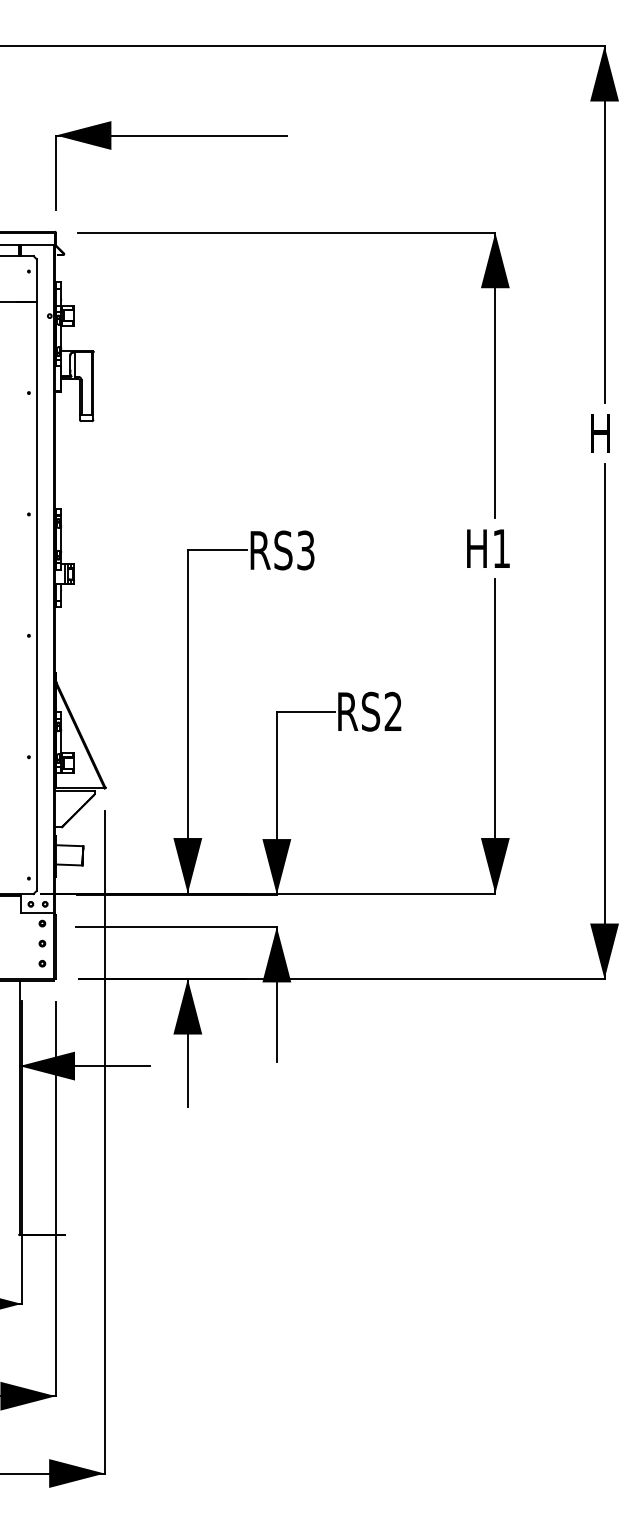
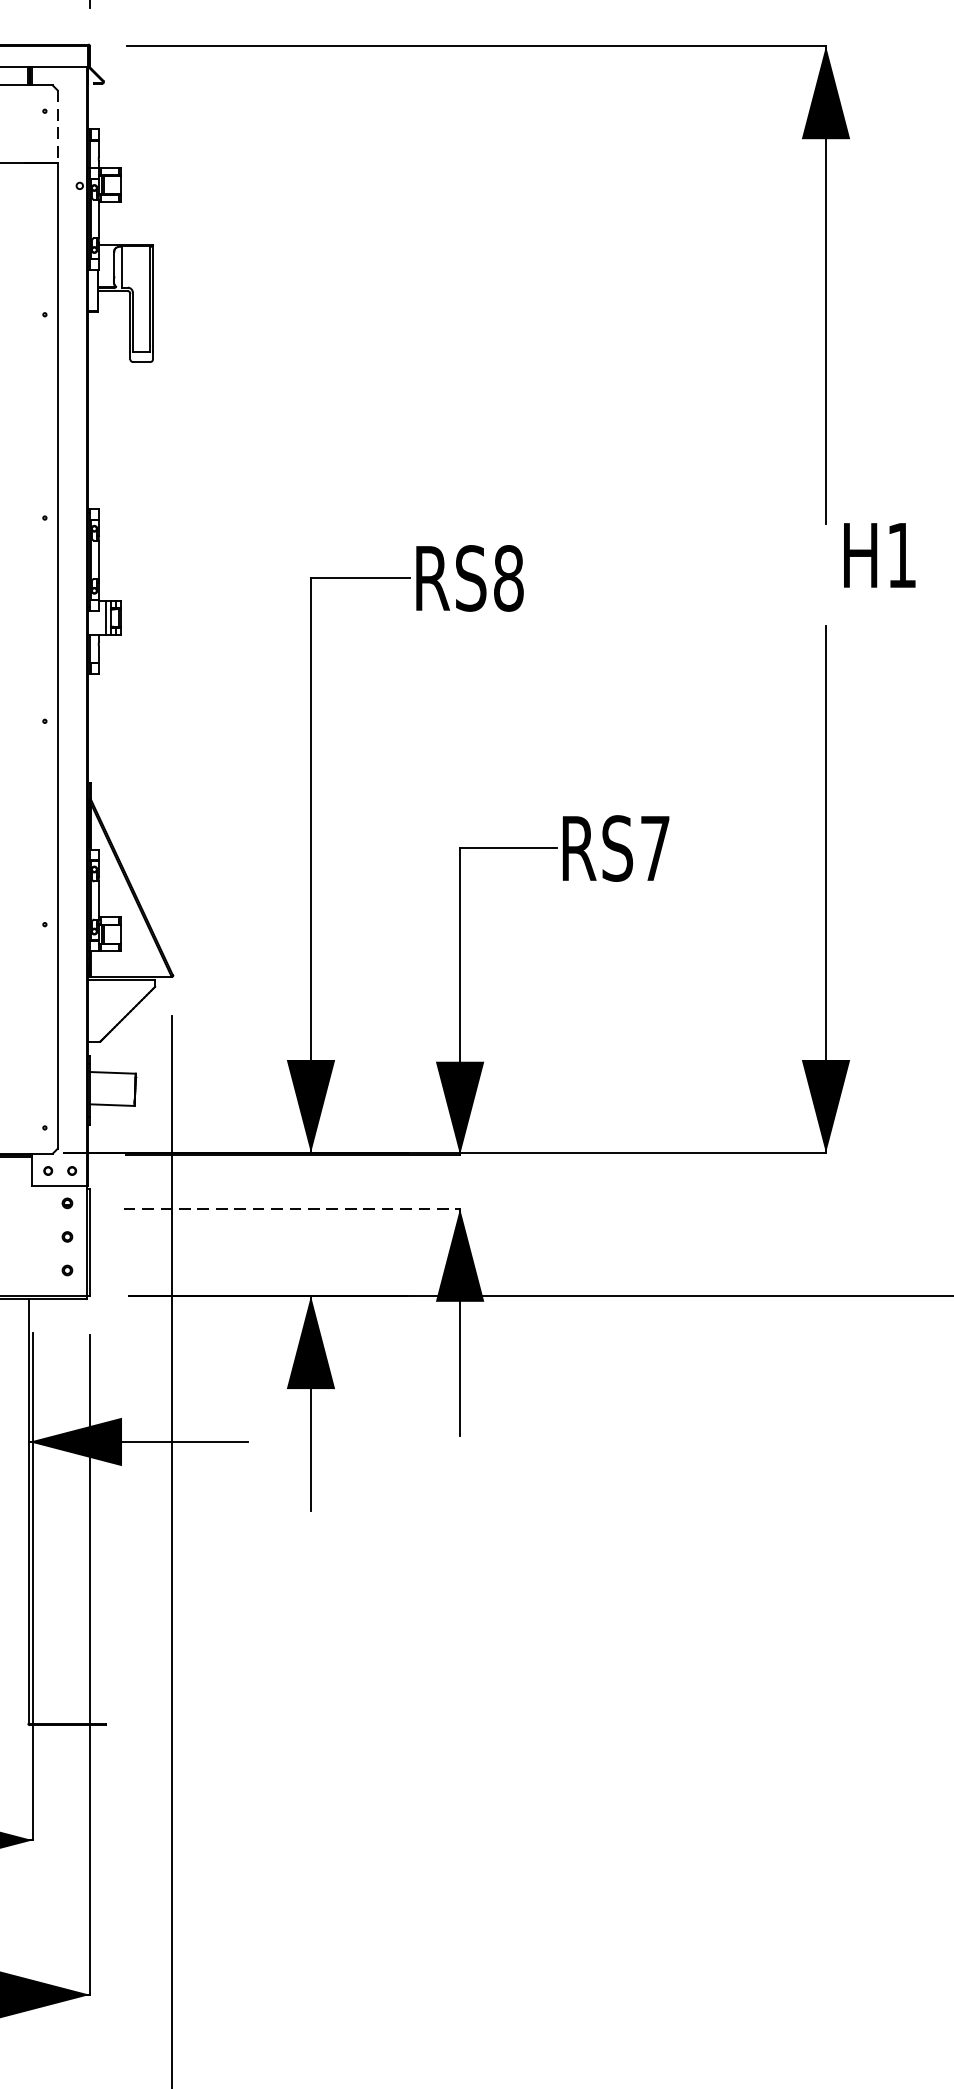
line: (36, 280) -> (57, 126), solid -> dashed
text: (488, 548) -> (879, 554), moved
text: (305, 550) -> (508, 578), RS3 -> RS8
text: (392, 710) -> (653, 846), RS2 -> RS7
line: (176, 926) -> (292, 1208), solid -> dashed

